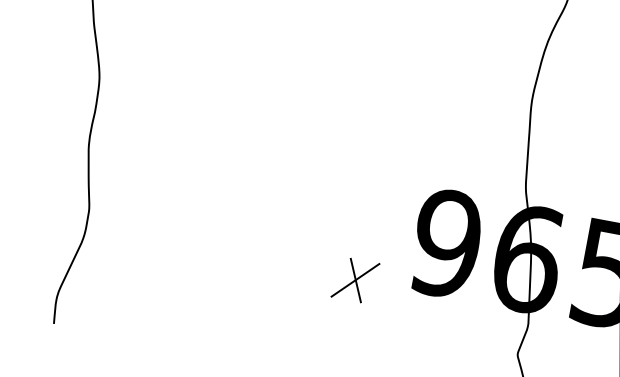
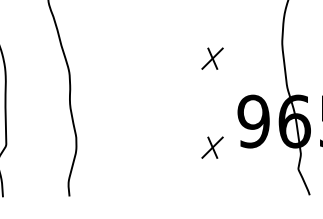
part: (388, 103) -> (212, 58), added

